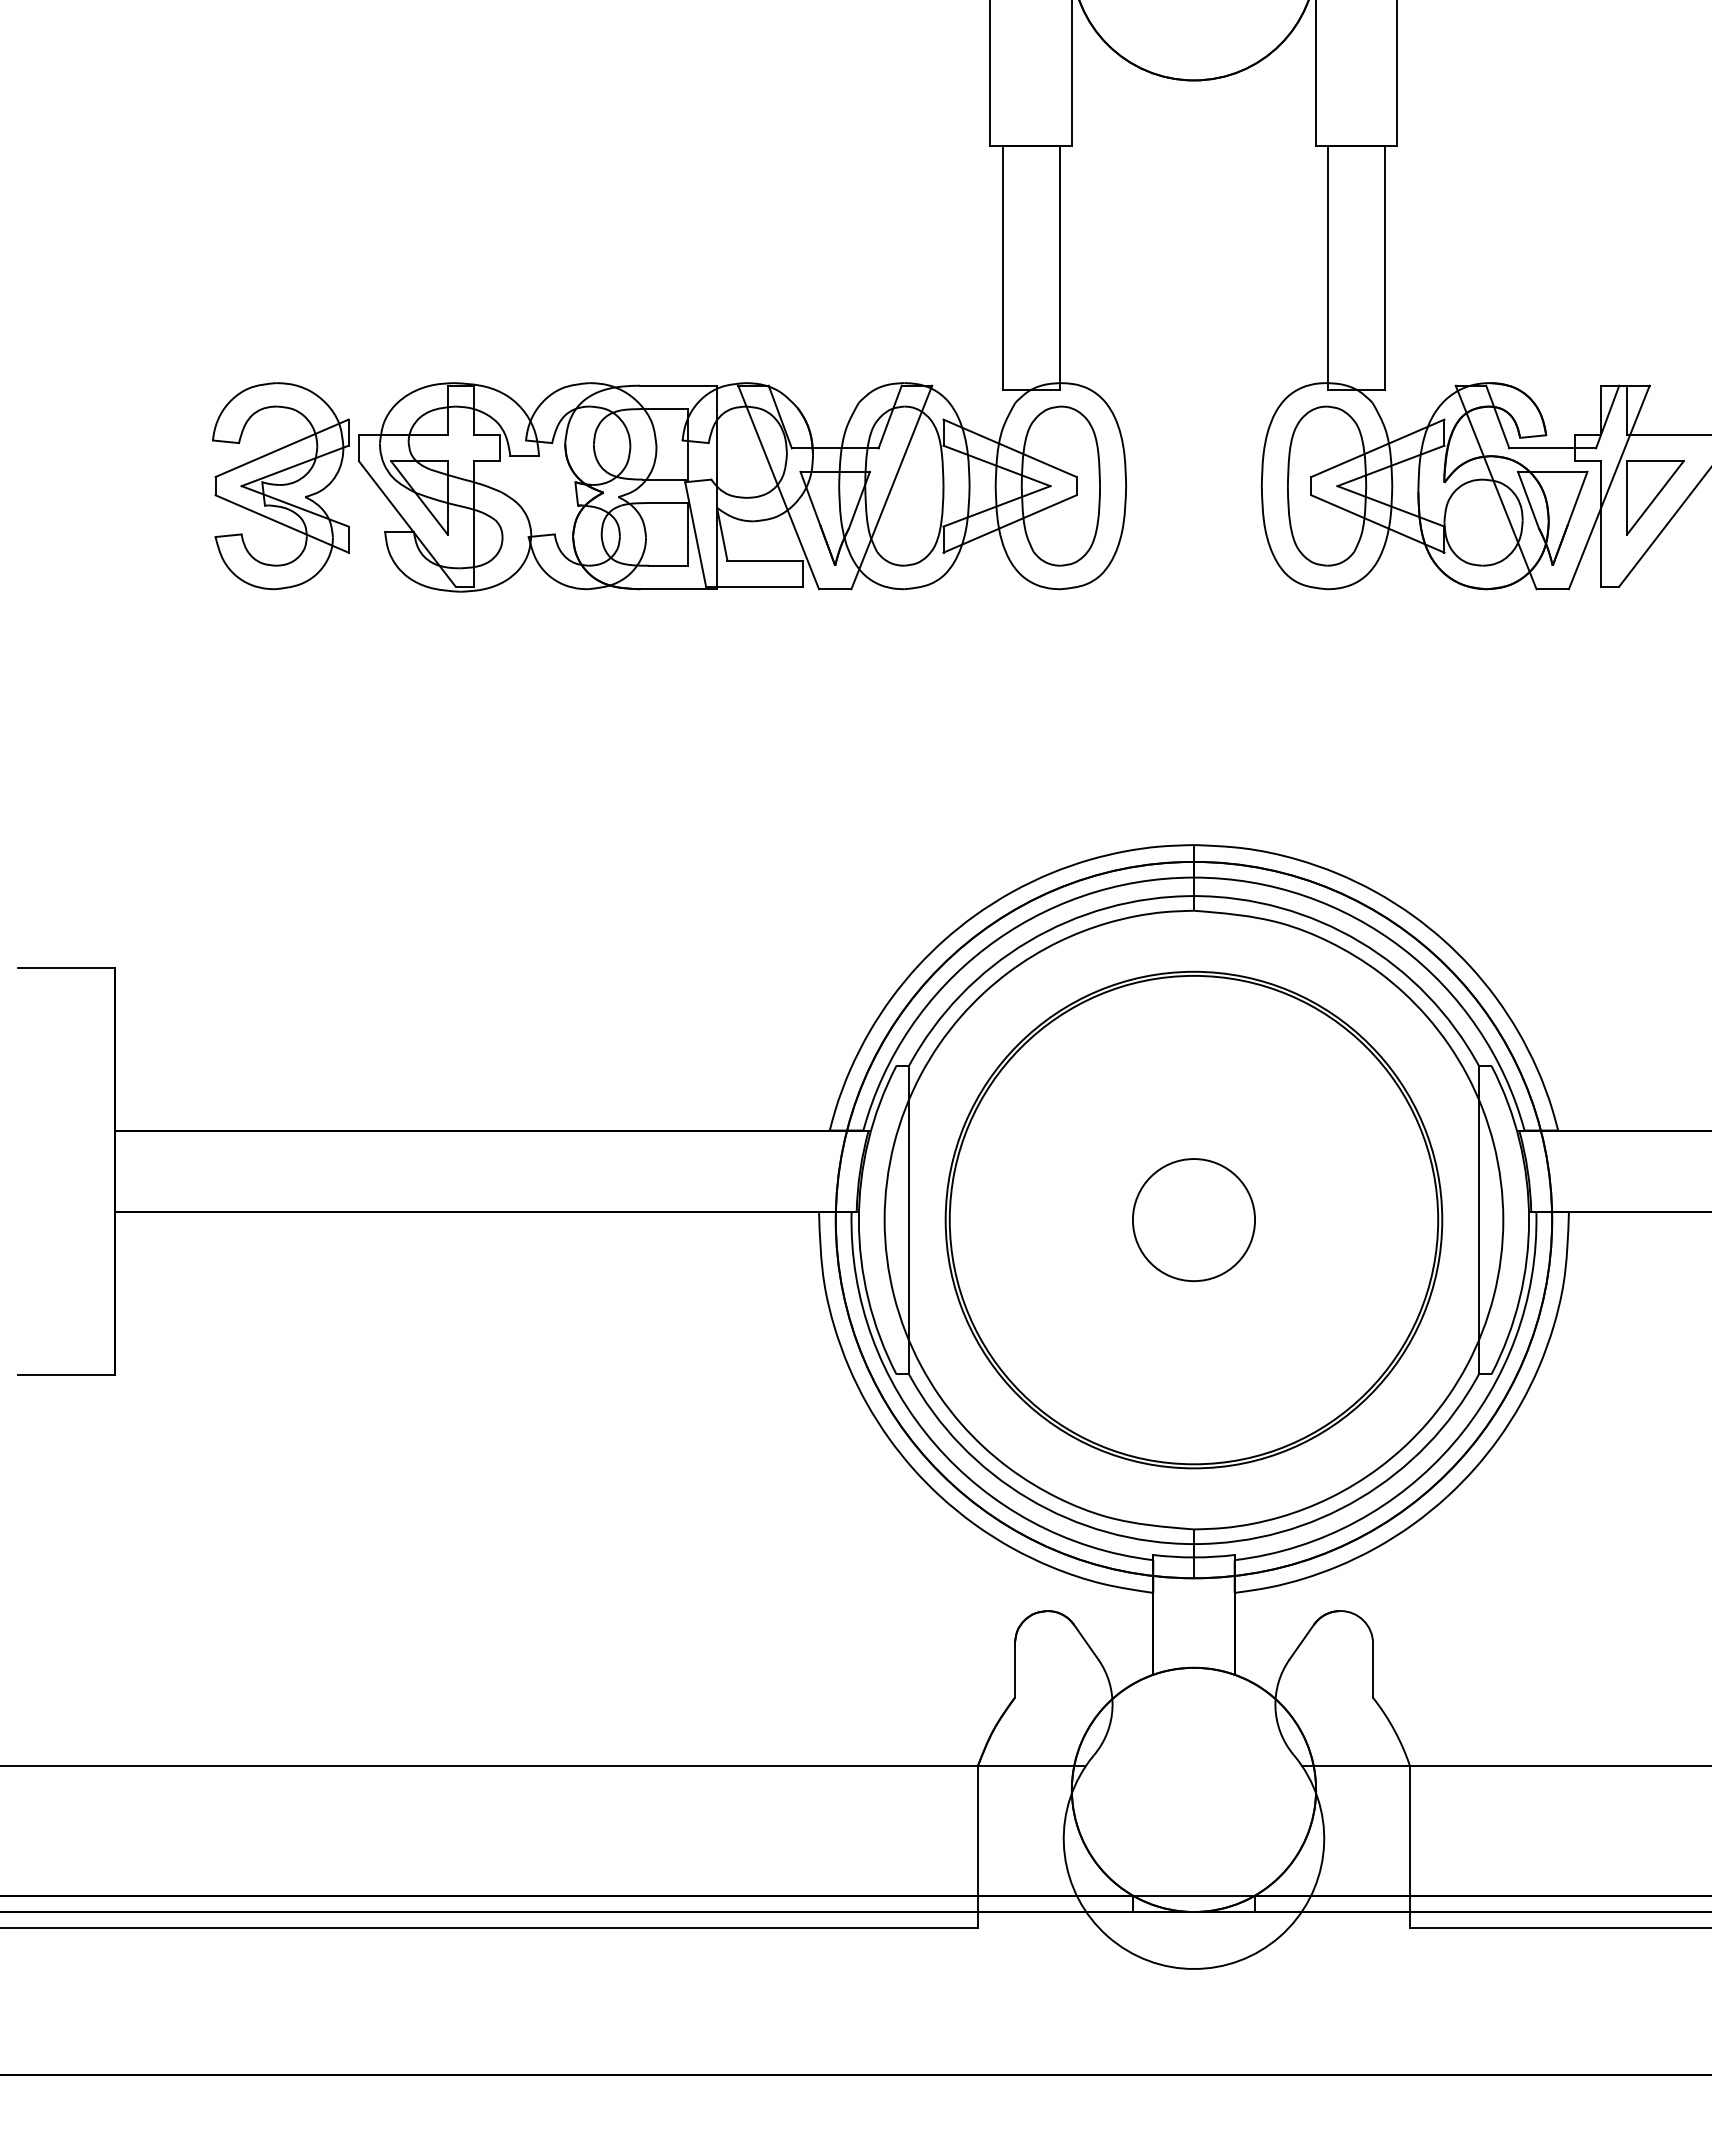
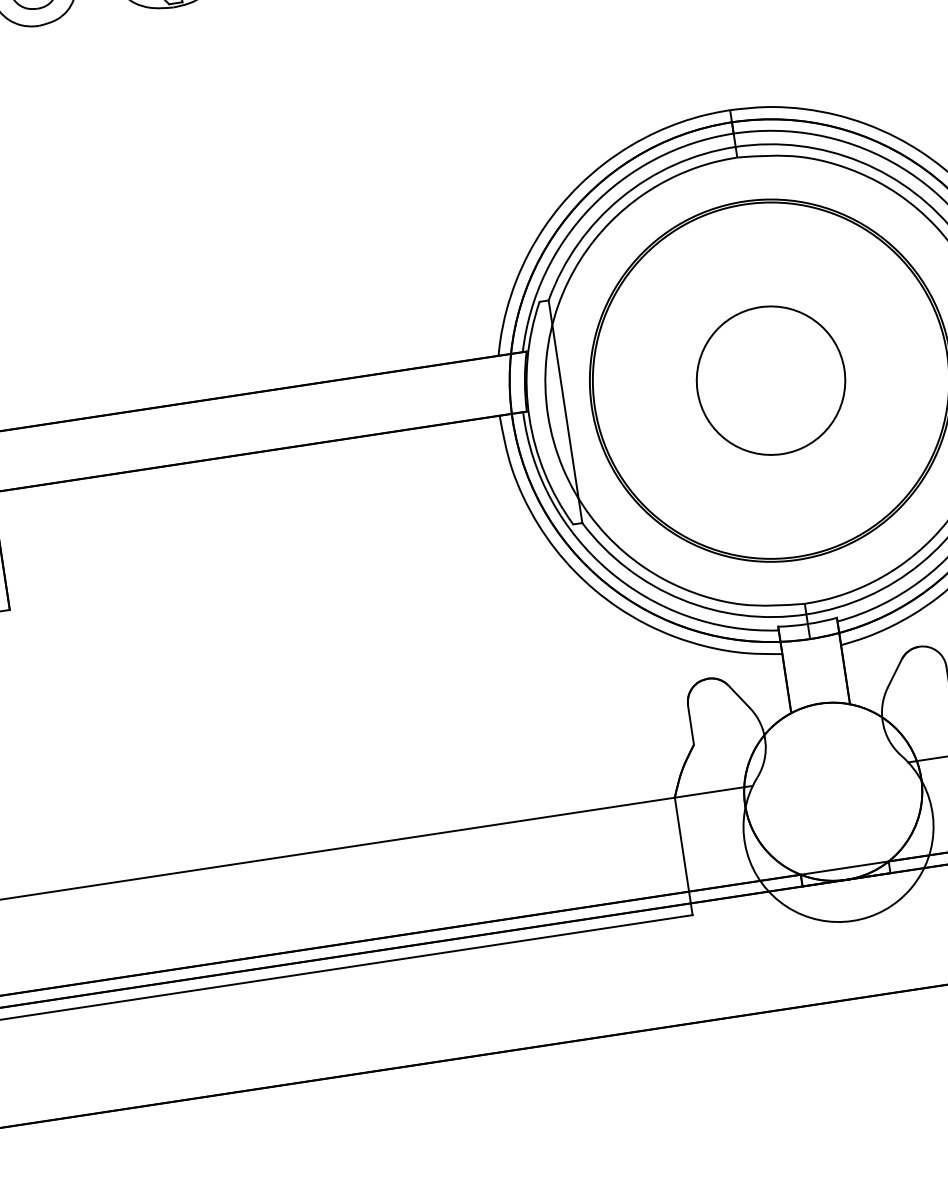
circle: (1193, 1219) -> (770, 380), size x1.67

